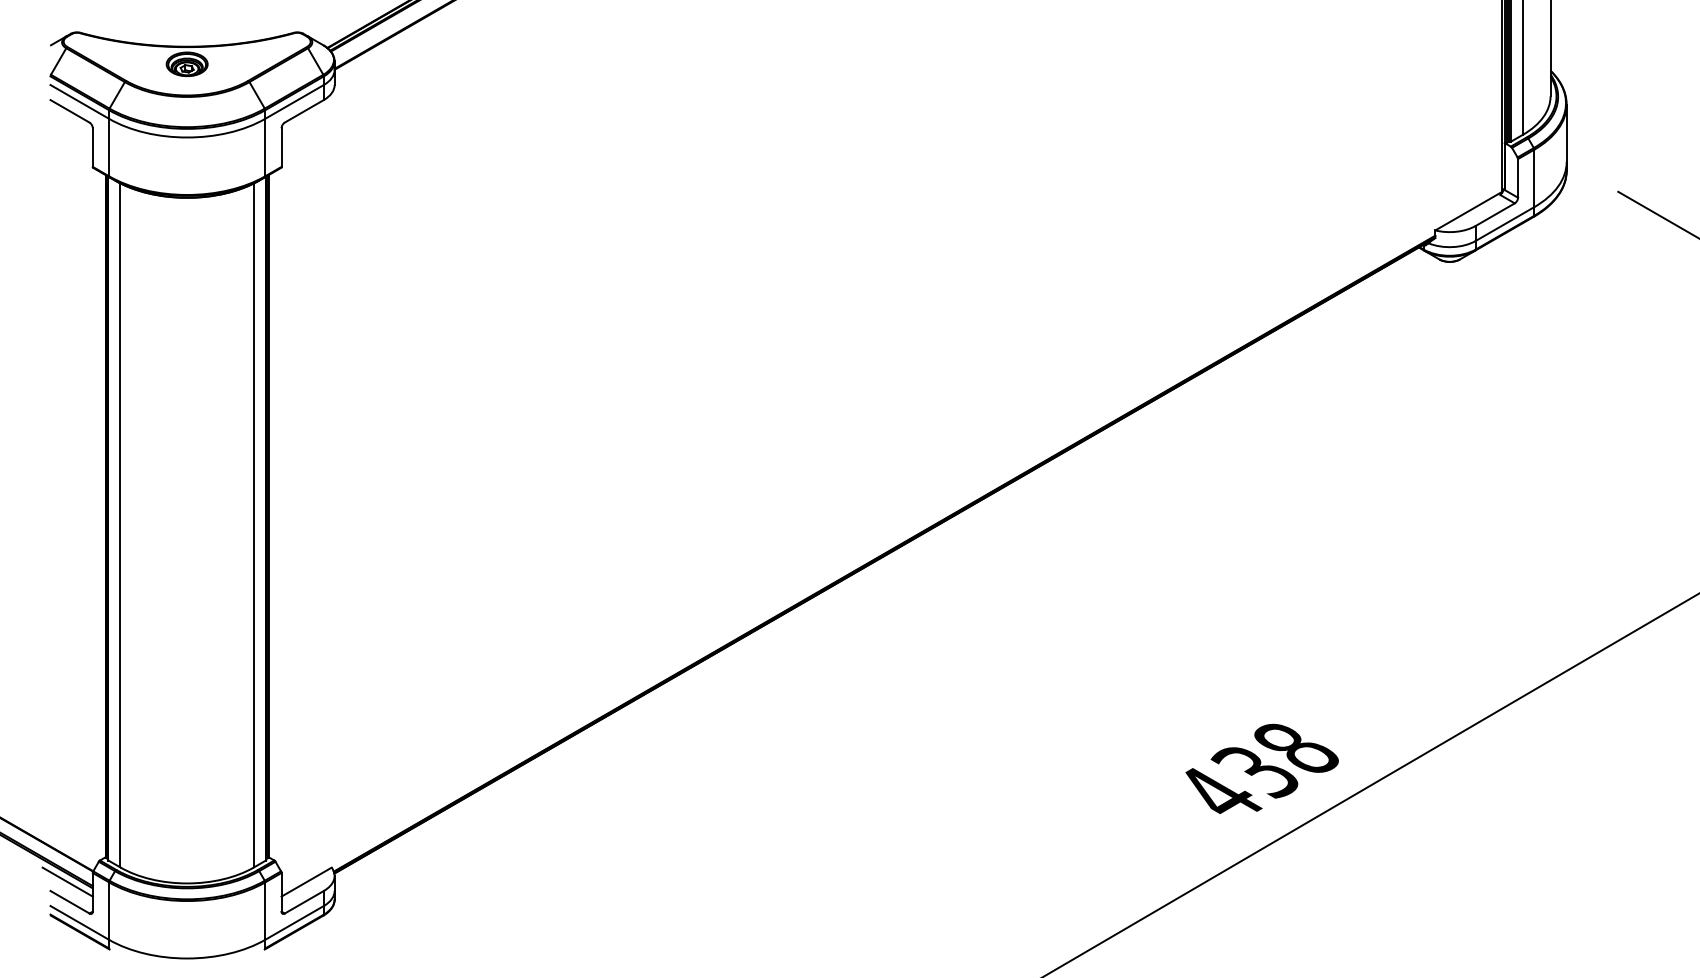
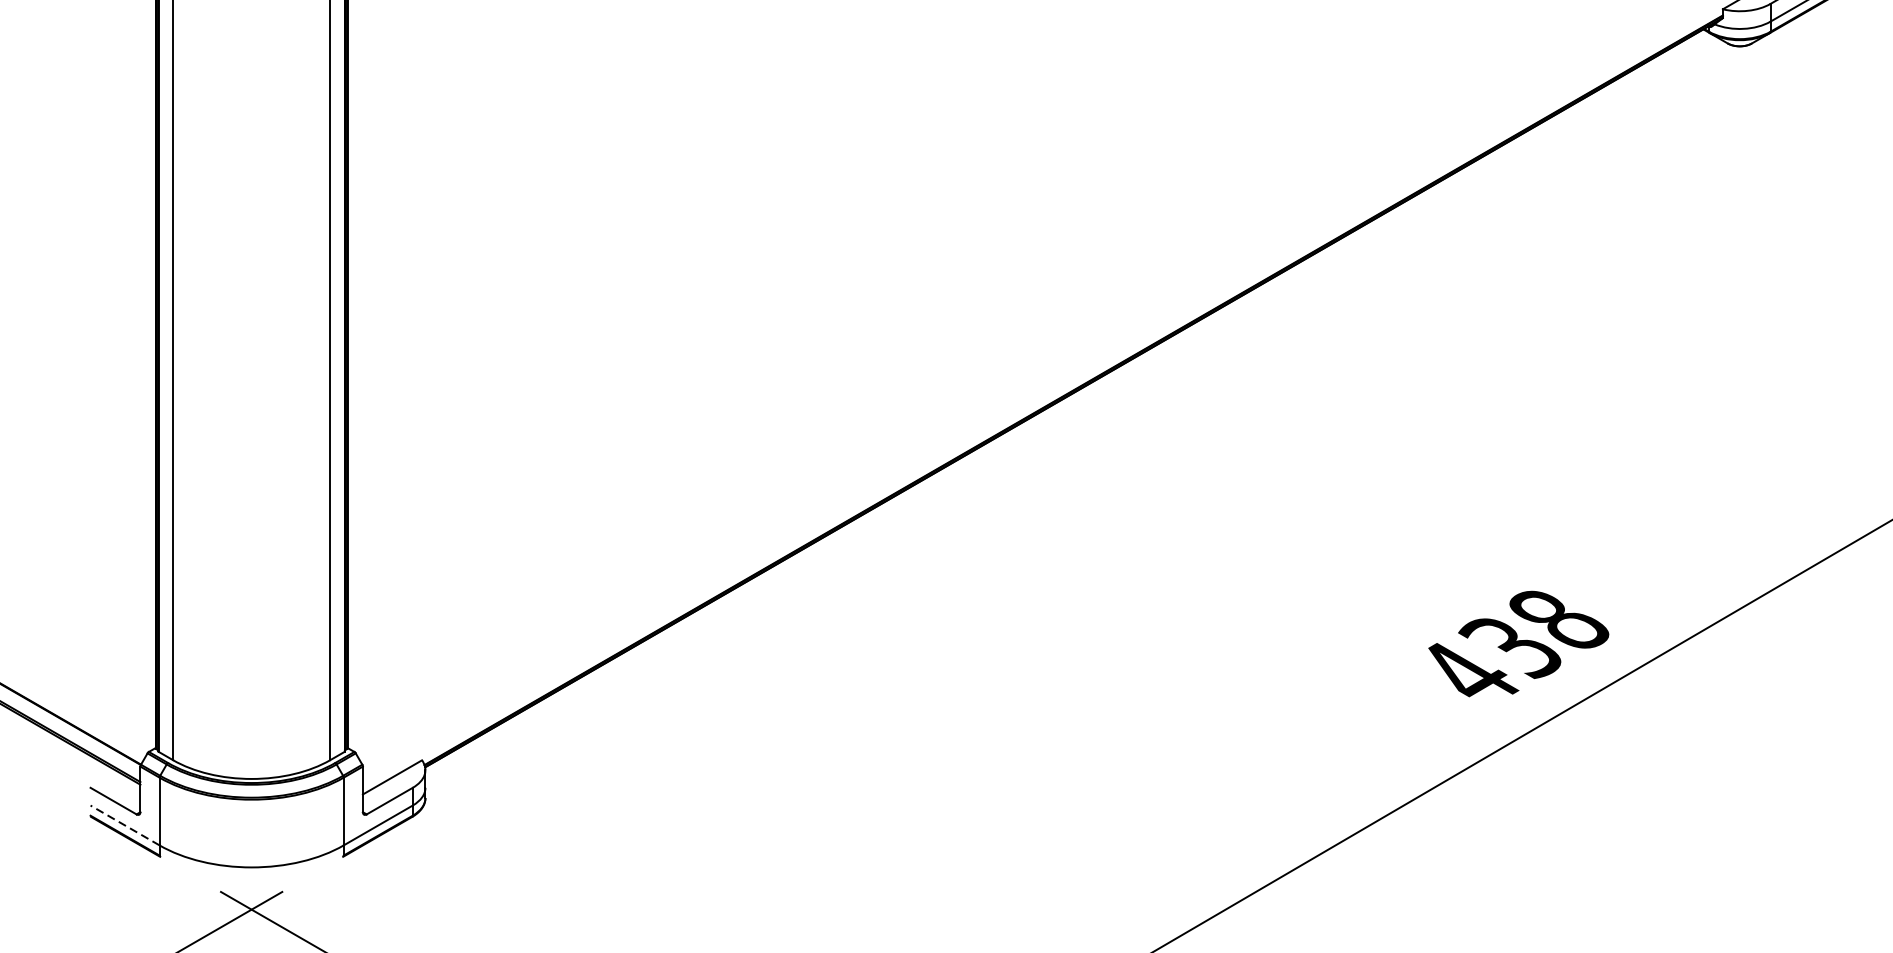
line: (67, 881) -> (110, 776), removed
line: (79, 922) -> (124, 824), solid -> dashed

